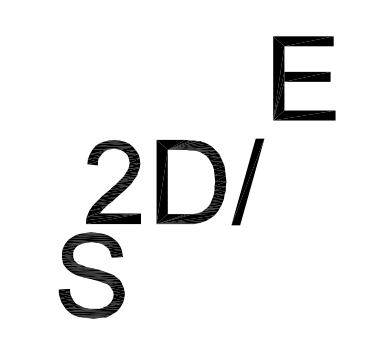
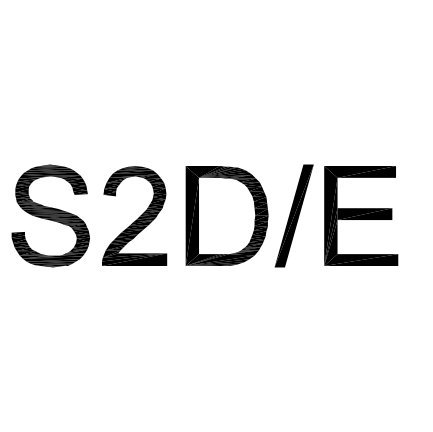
part: (304, 78) -> (361, 215), moved
part: (91, 275) -> (50, 215), moved

